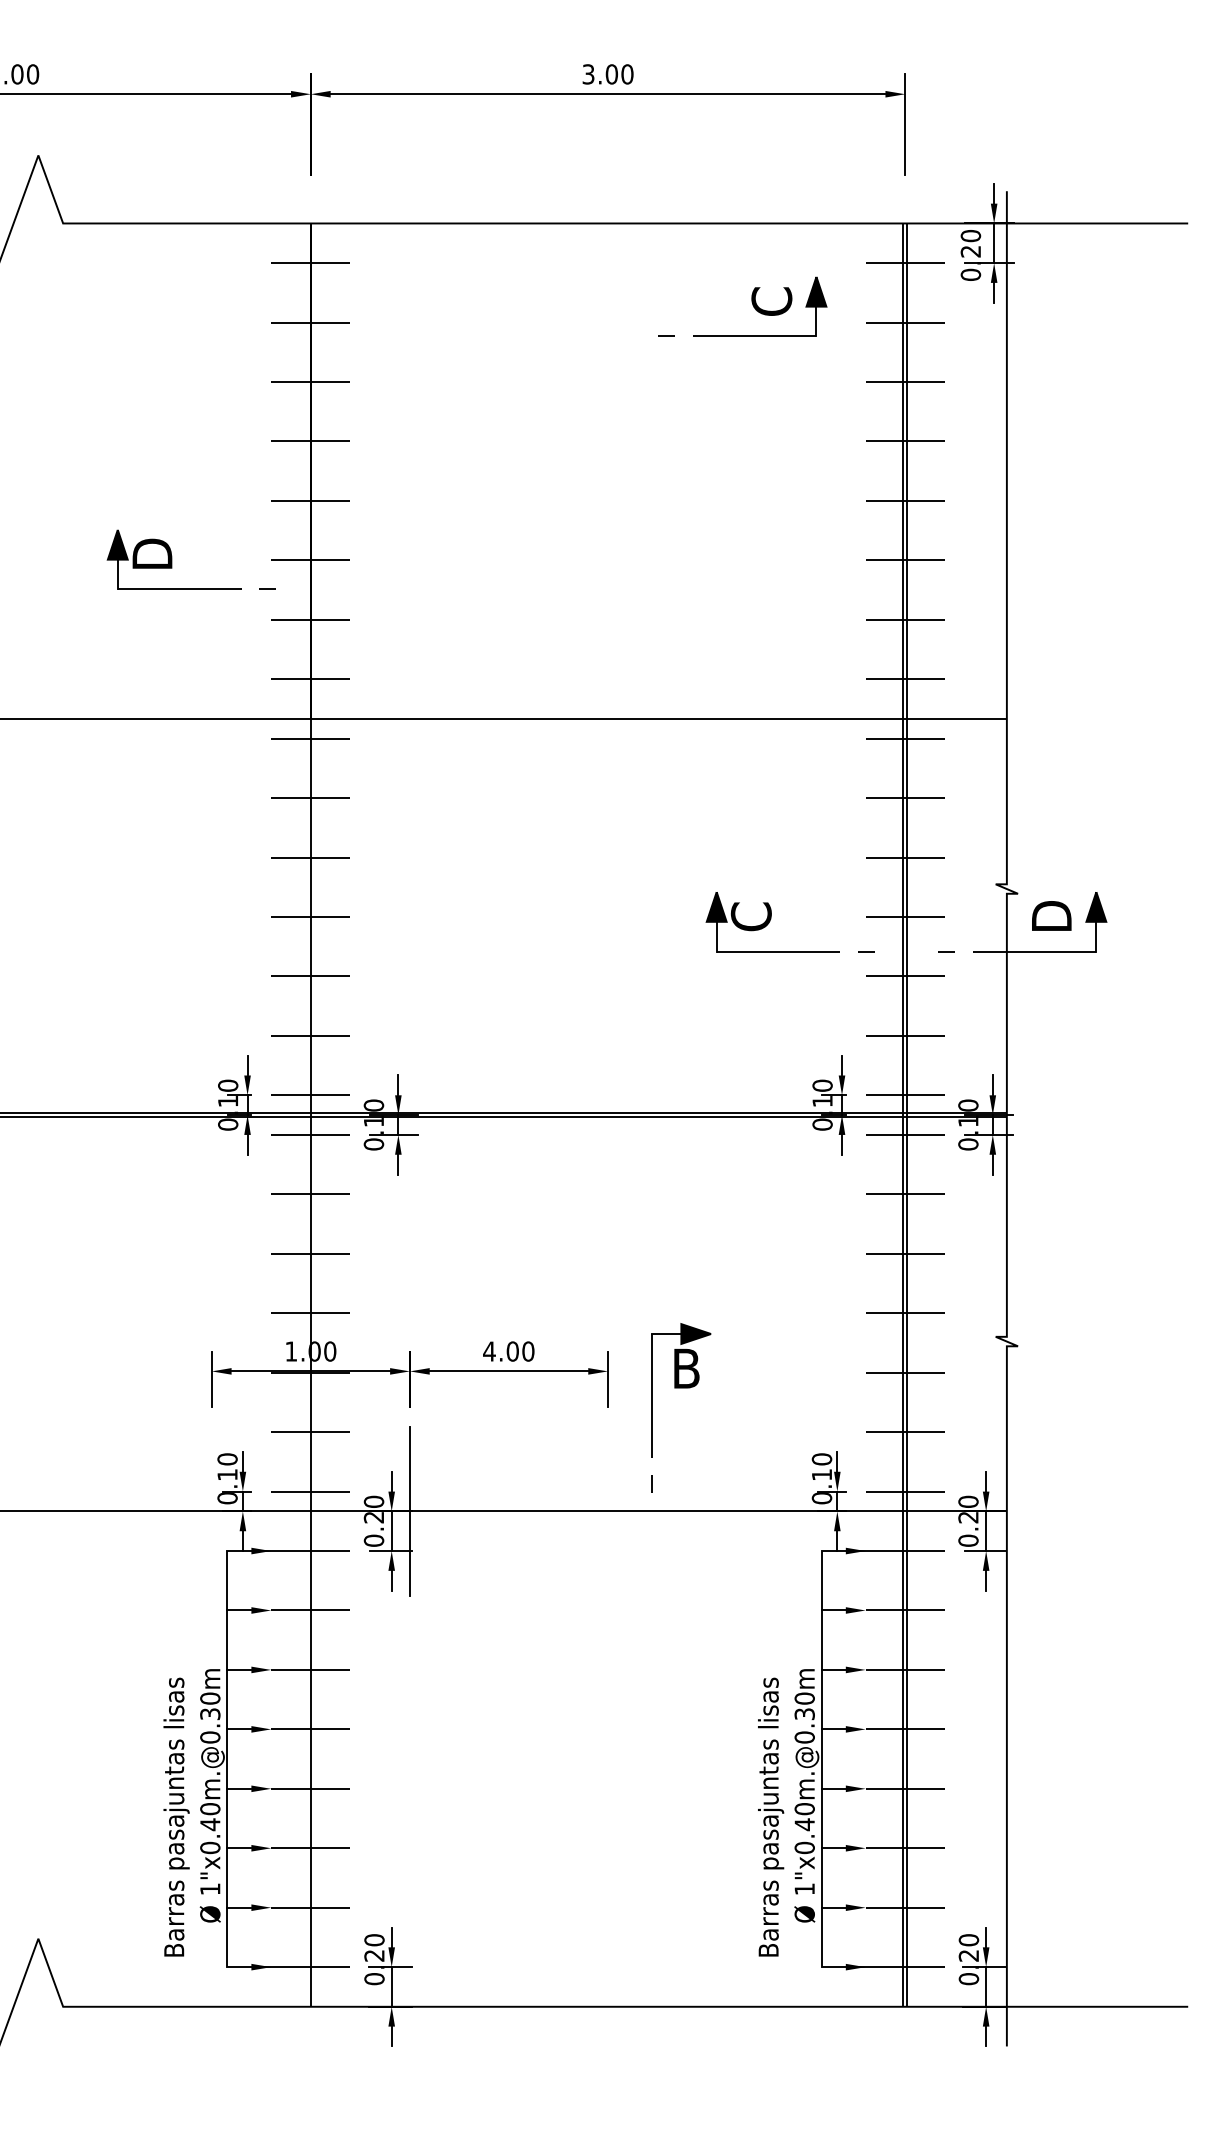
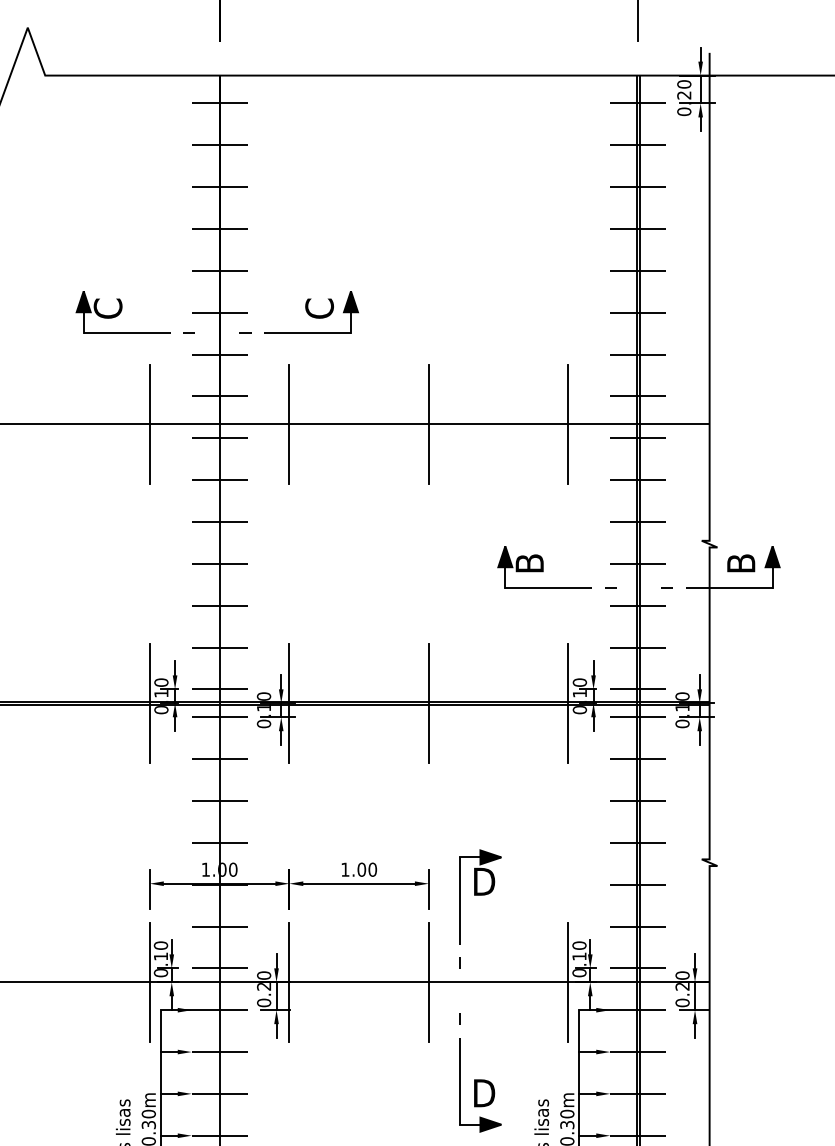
part: (742, 335) -> (298, 332), moved
text: (152, 553) -> (108, 307), D -> C
line: (211, 718) -> (149, 424), added
line: (409, 718) -> (289, 424), added
line: (608, 718) -> (429, 424), added
line: (806, 718) -> (568, 424), added
text: (1051, 915) -> (741, 562), D -> B
text: (750, 916) -> (529, 563), C -> B
line: (211, 1114) -> (149, 702), added
line: (409, 1114) -> (289, 702), added
line: (608, 1114) -> (429, 702), added
line: (806, 1114) -> (568, 702), added
text: (489, 1351) -> (345, 869), 4.00 -> 1.00
text: (687, 1368) -> (484, 881), B -> D
line: (211, 1511) -> (149, 982), added
line: (608, 1511) -> (429, 982), added
line: (806, 1511) -> (568, 982), added
part: (652, 1639) -> (460, 1072), added

